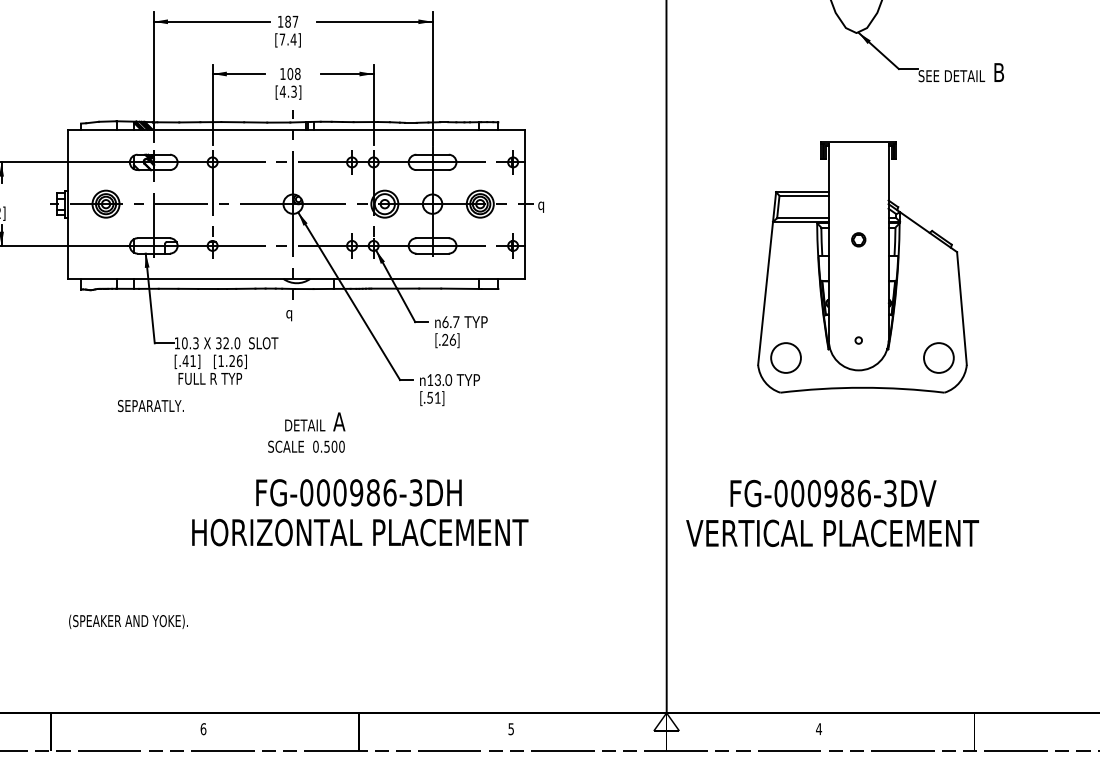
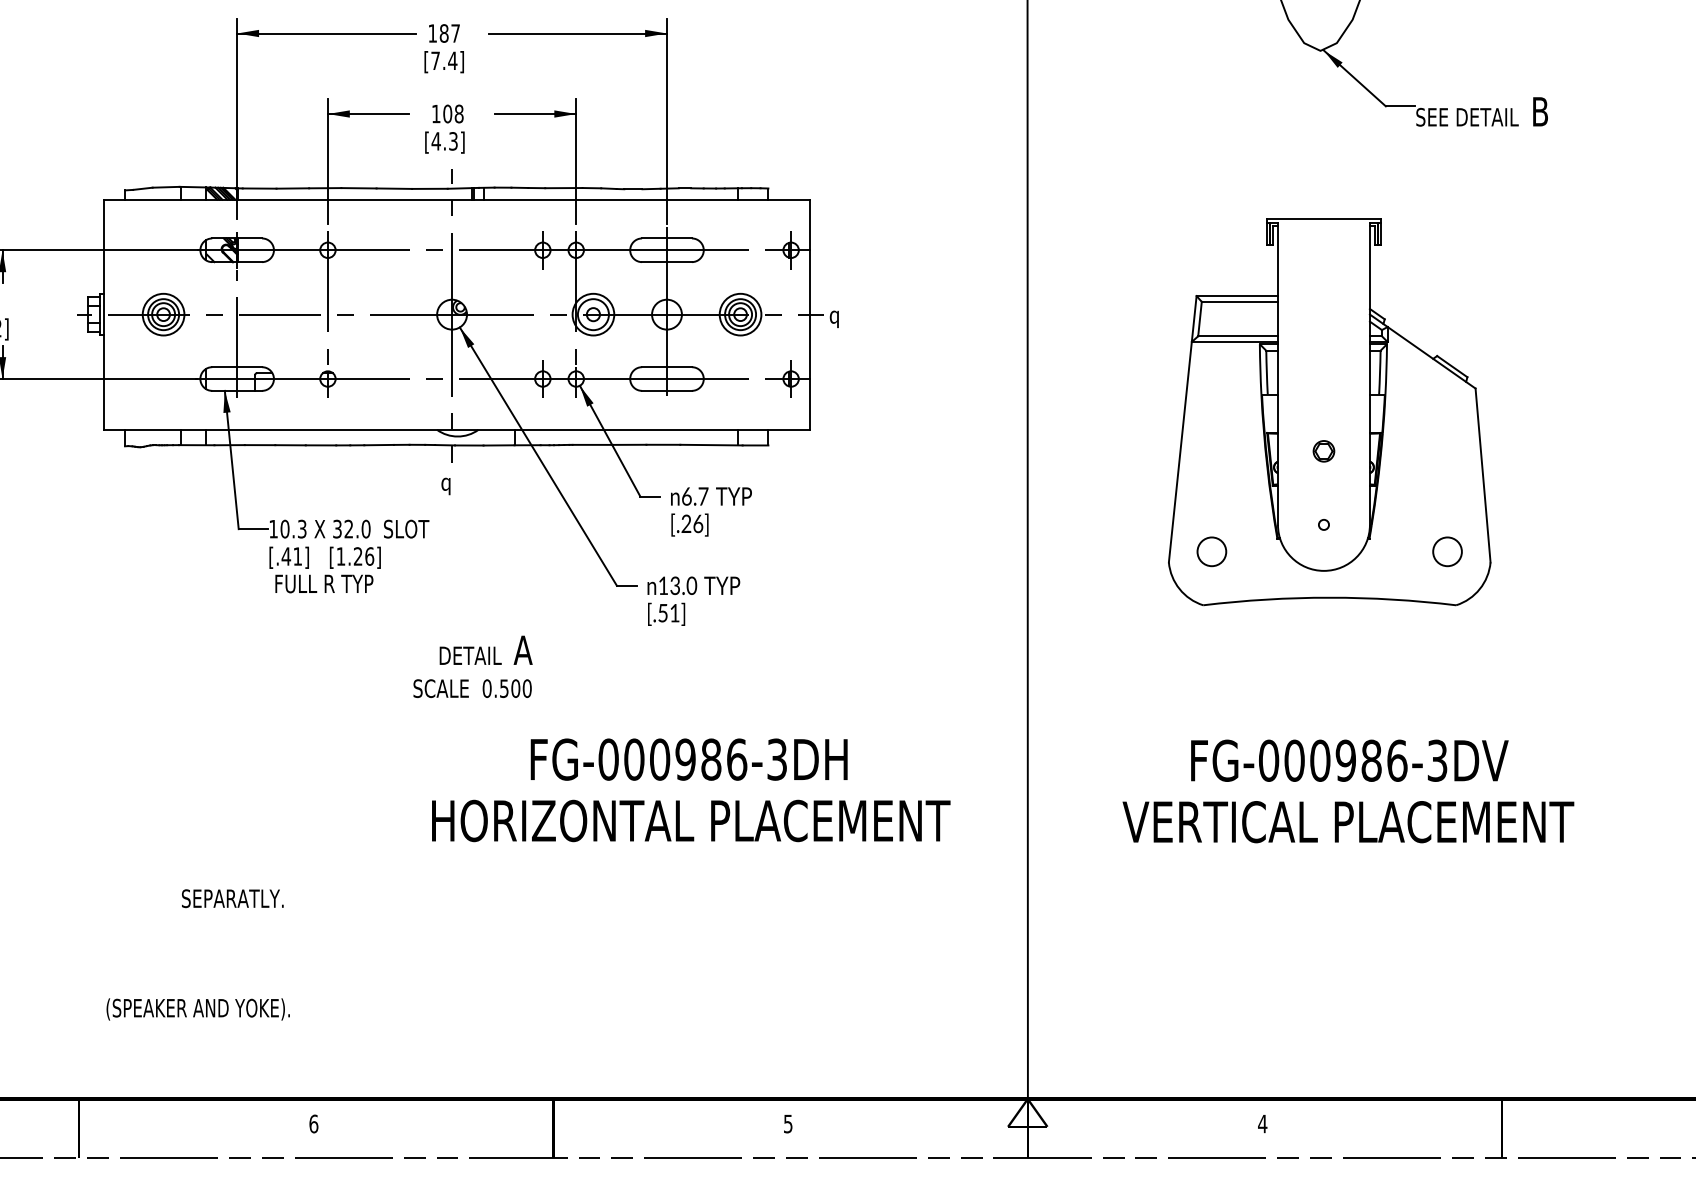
circle: (858, 239) -> (1323, 450), moved
circle: (785, 357) -> (1211, 551), size x0.62
circle: (938, 357) -> (1446, 551), size x0.62
text: (150, 406) -> (232, 899), moved
text: (360, 512) -> (691, 789), moved
text: (832, 512) -> (1348, 789), moved
text: (128, 621) -> (198, 1008), moved

